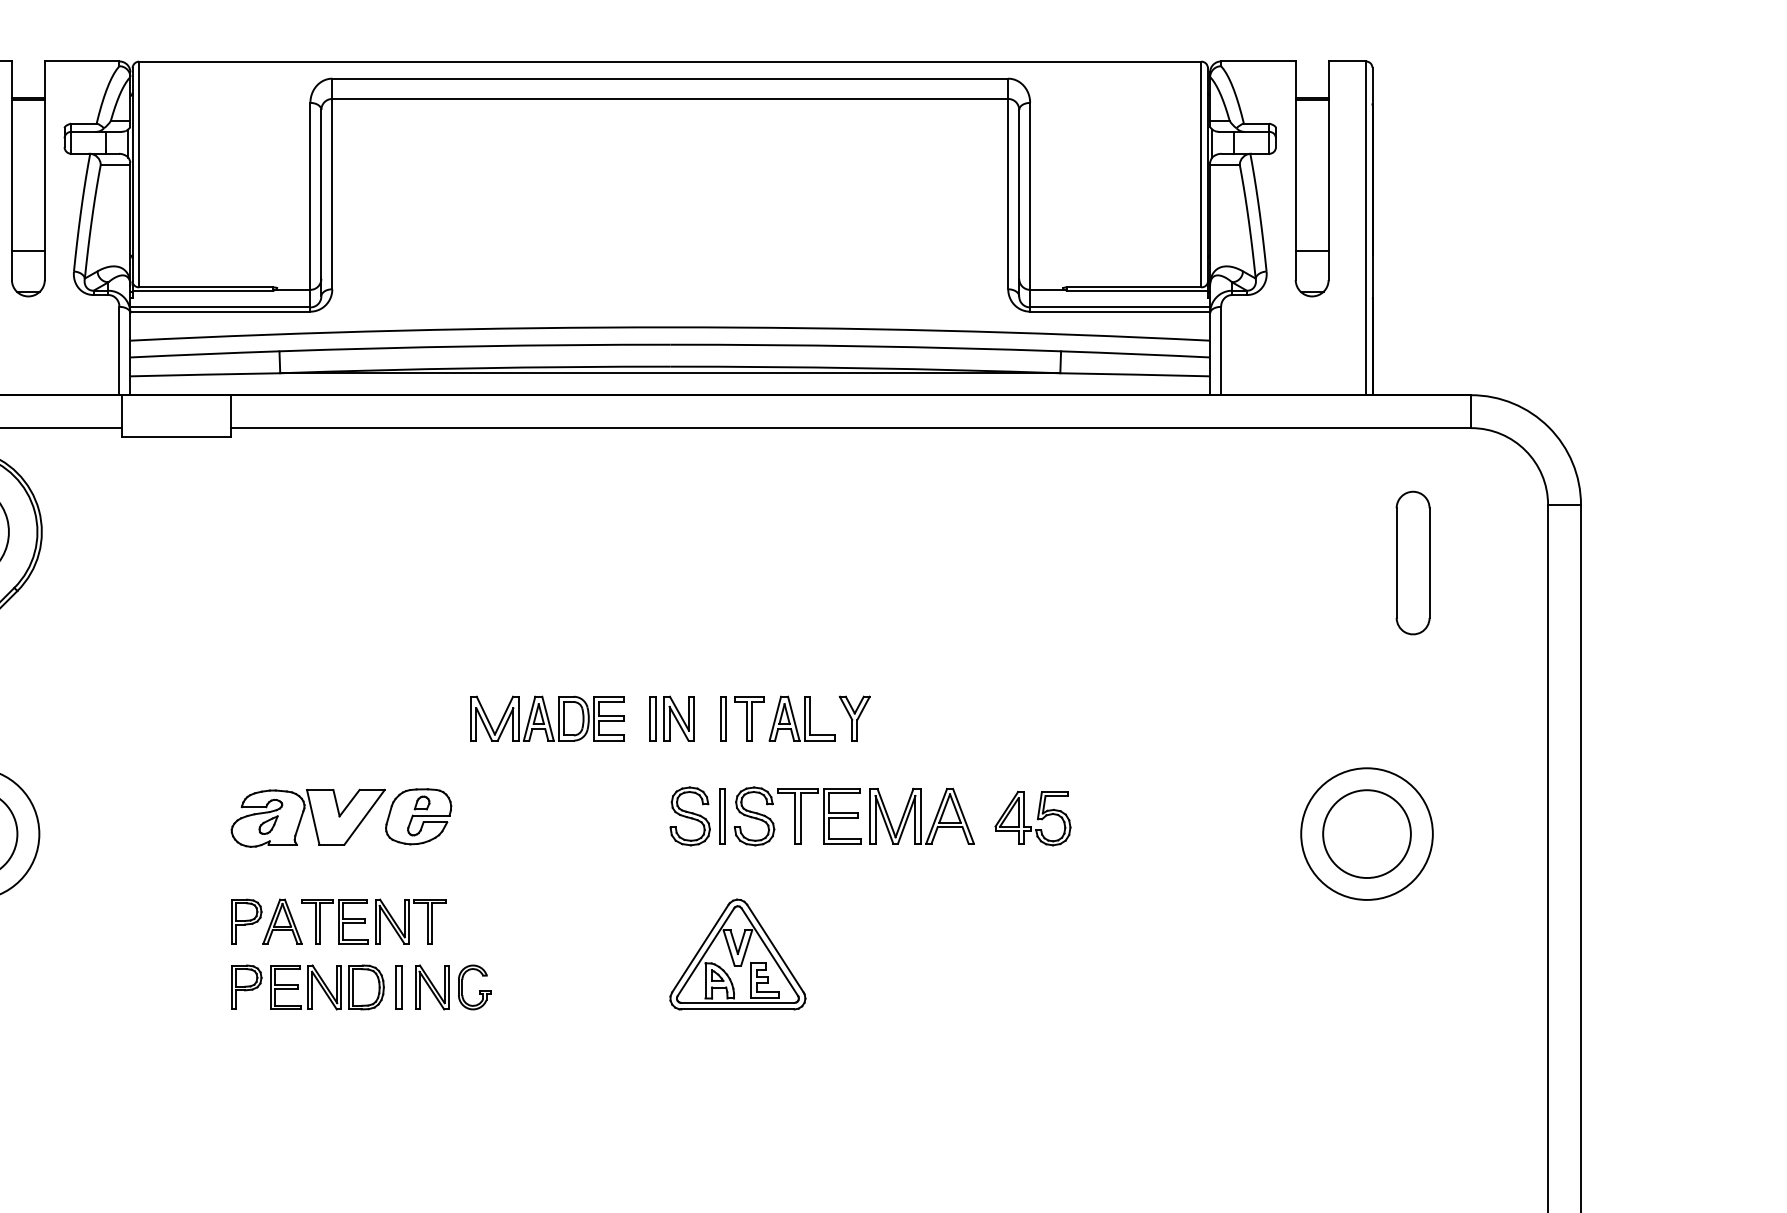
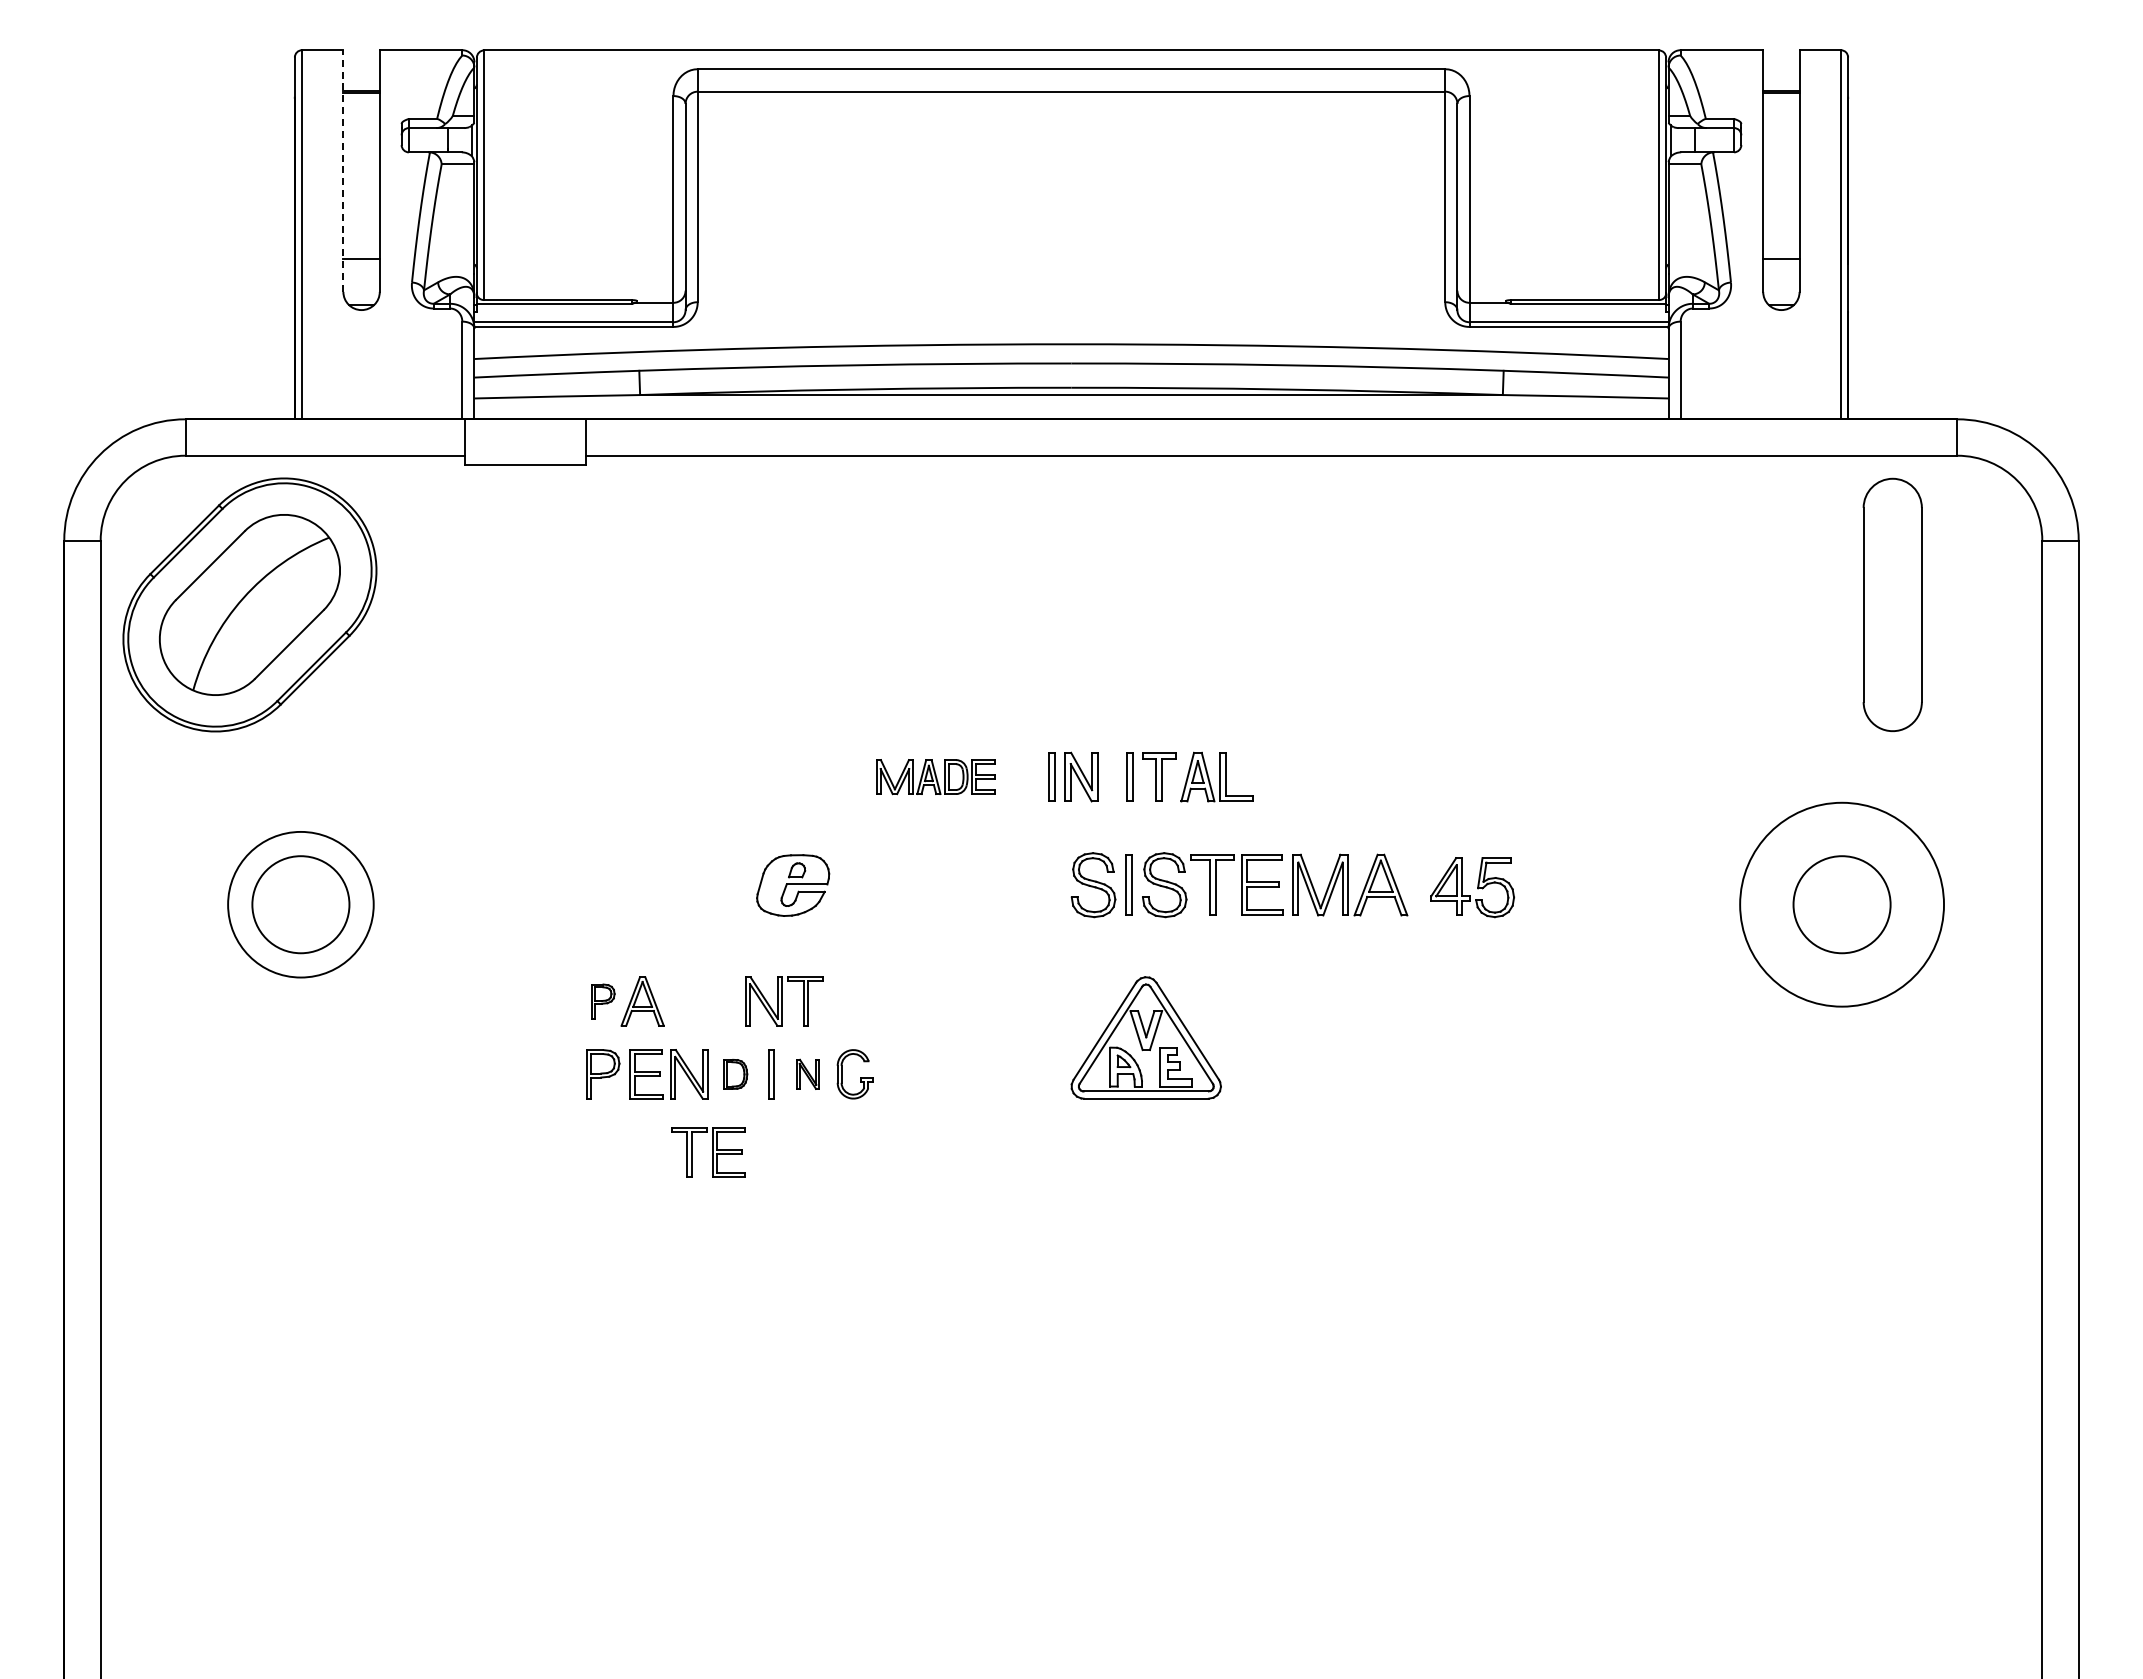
line: (12, 171) -> (343, 171), solid -> dashed
part: (1413, 562) -> (1893, 604), size x1.6
part: (547, 718) -> (935, 776), size x0.7
part: (854, 718) -> (1275, 776), removed
part: (307, 817) -> (670, 886), removed
circle: (1366, 833) -> (1841, 904), size x1.4
part: (247, 921) -> (603, 1001), size x0.7
part: (334, 921) -> (708, 1152), moved
part: (366, 987) -> (735, 1074), size x0.6
part: (431, 987) -> (807, 1074), size x0.6

